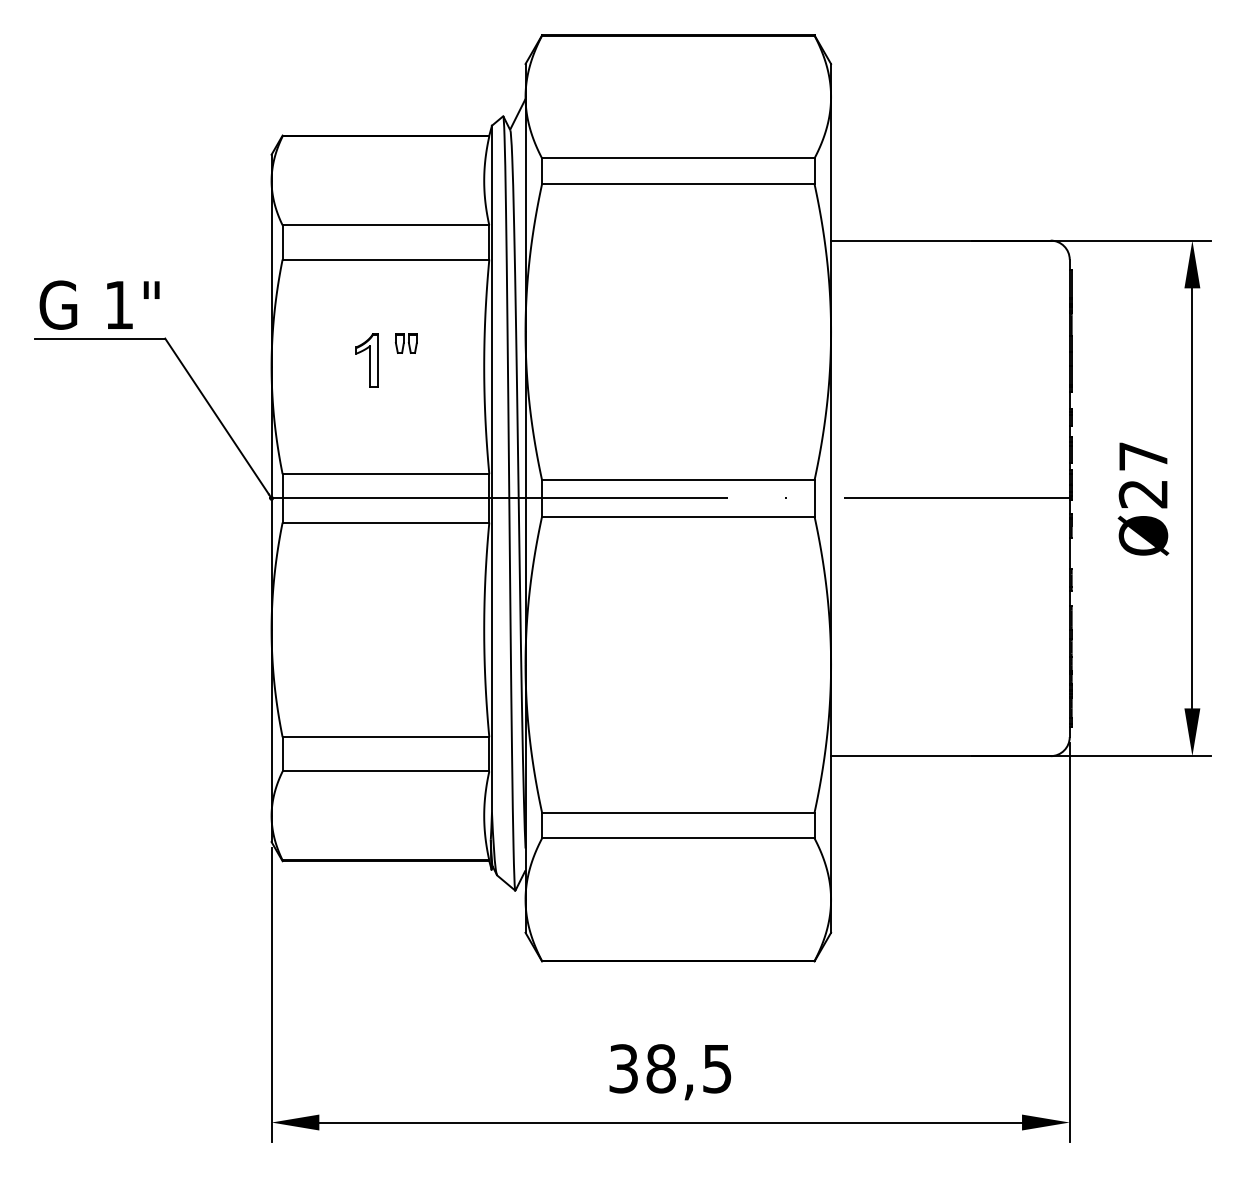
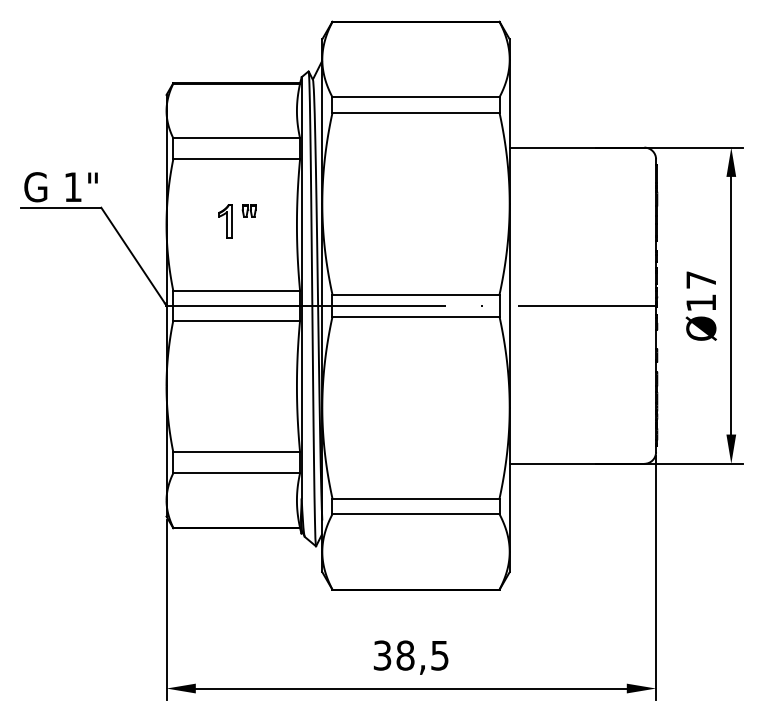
text: (1142, 493) -> (700, 302), Ø27 -> Ø17

